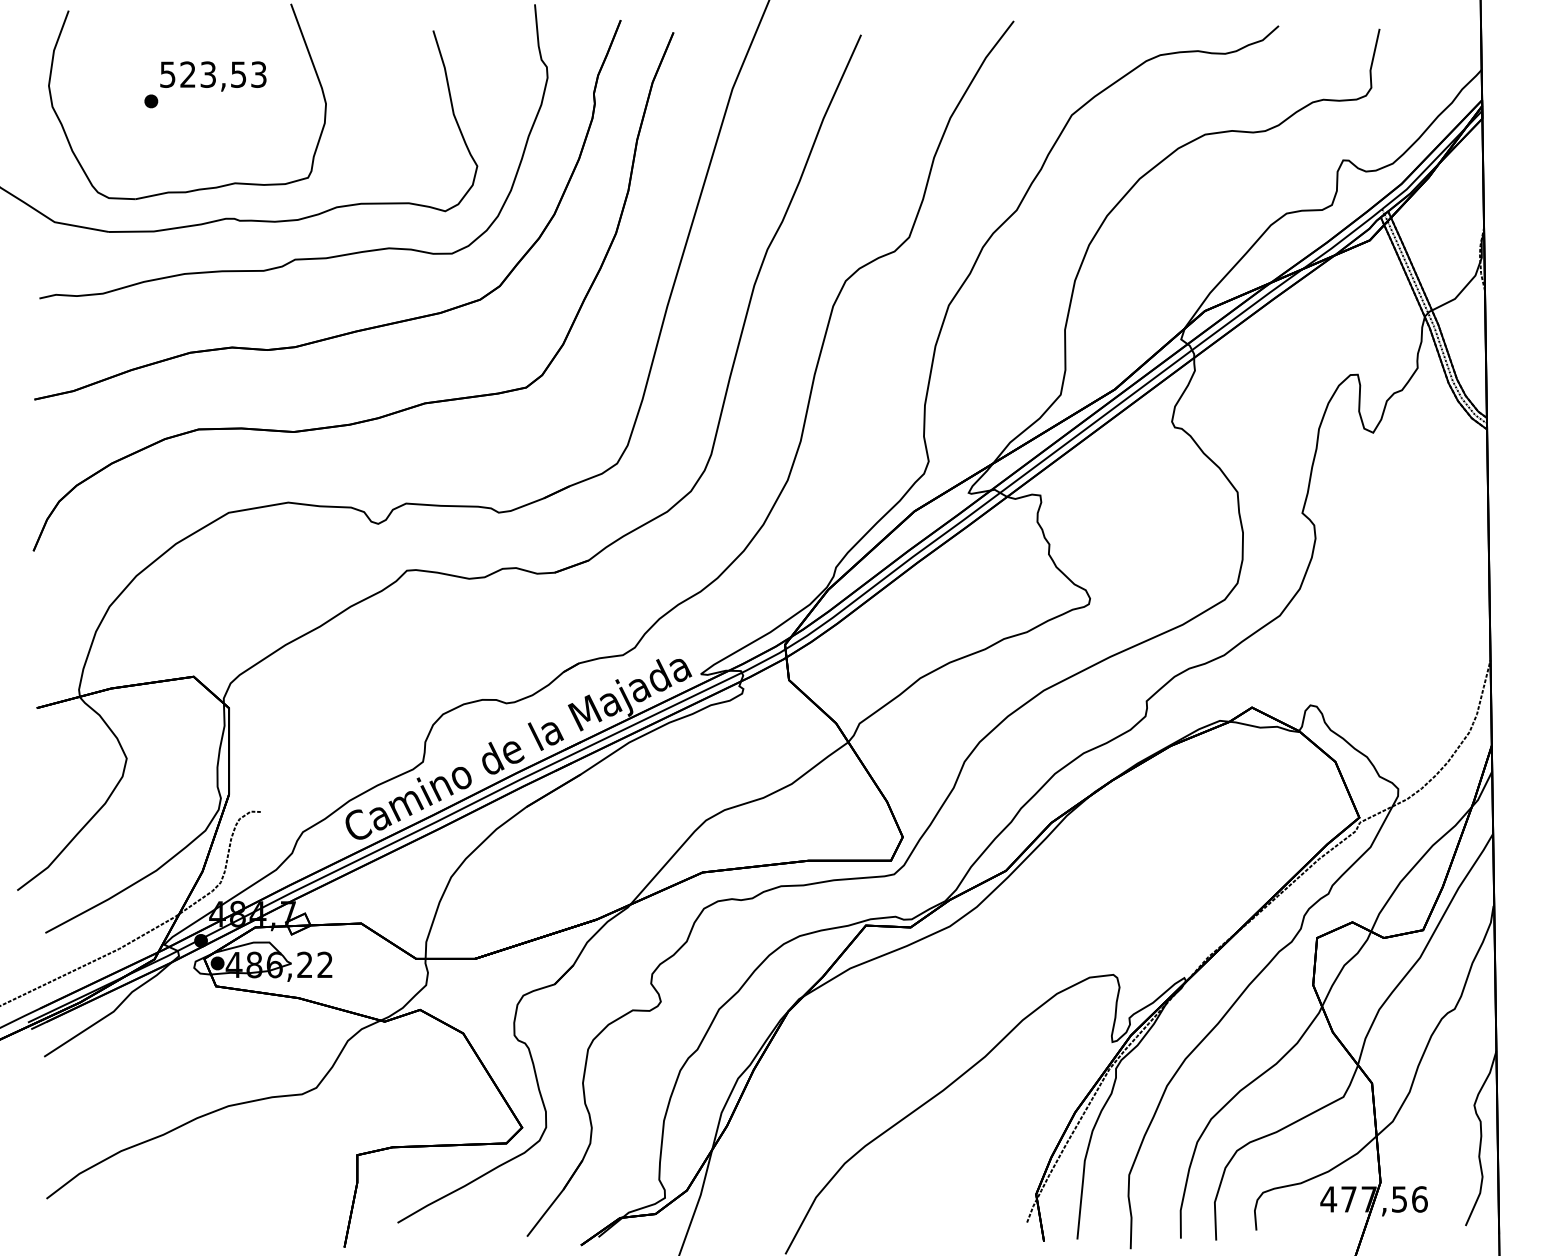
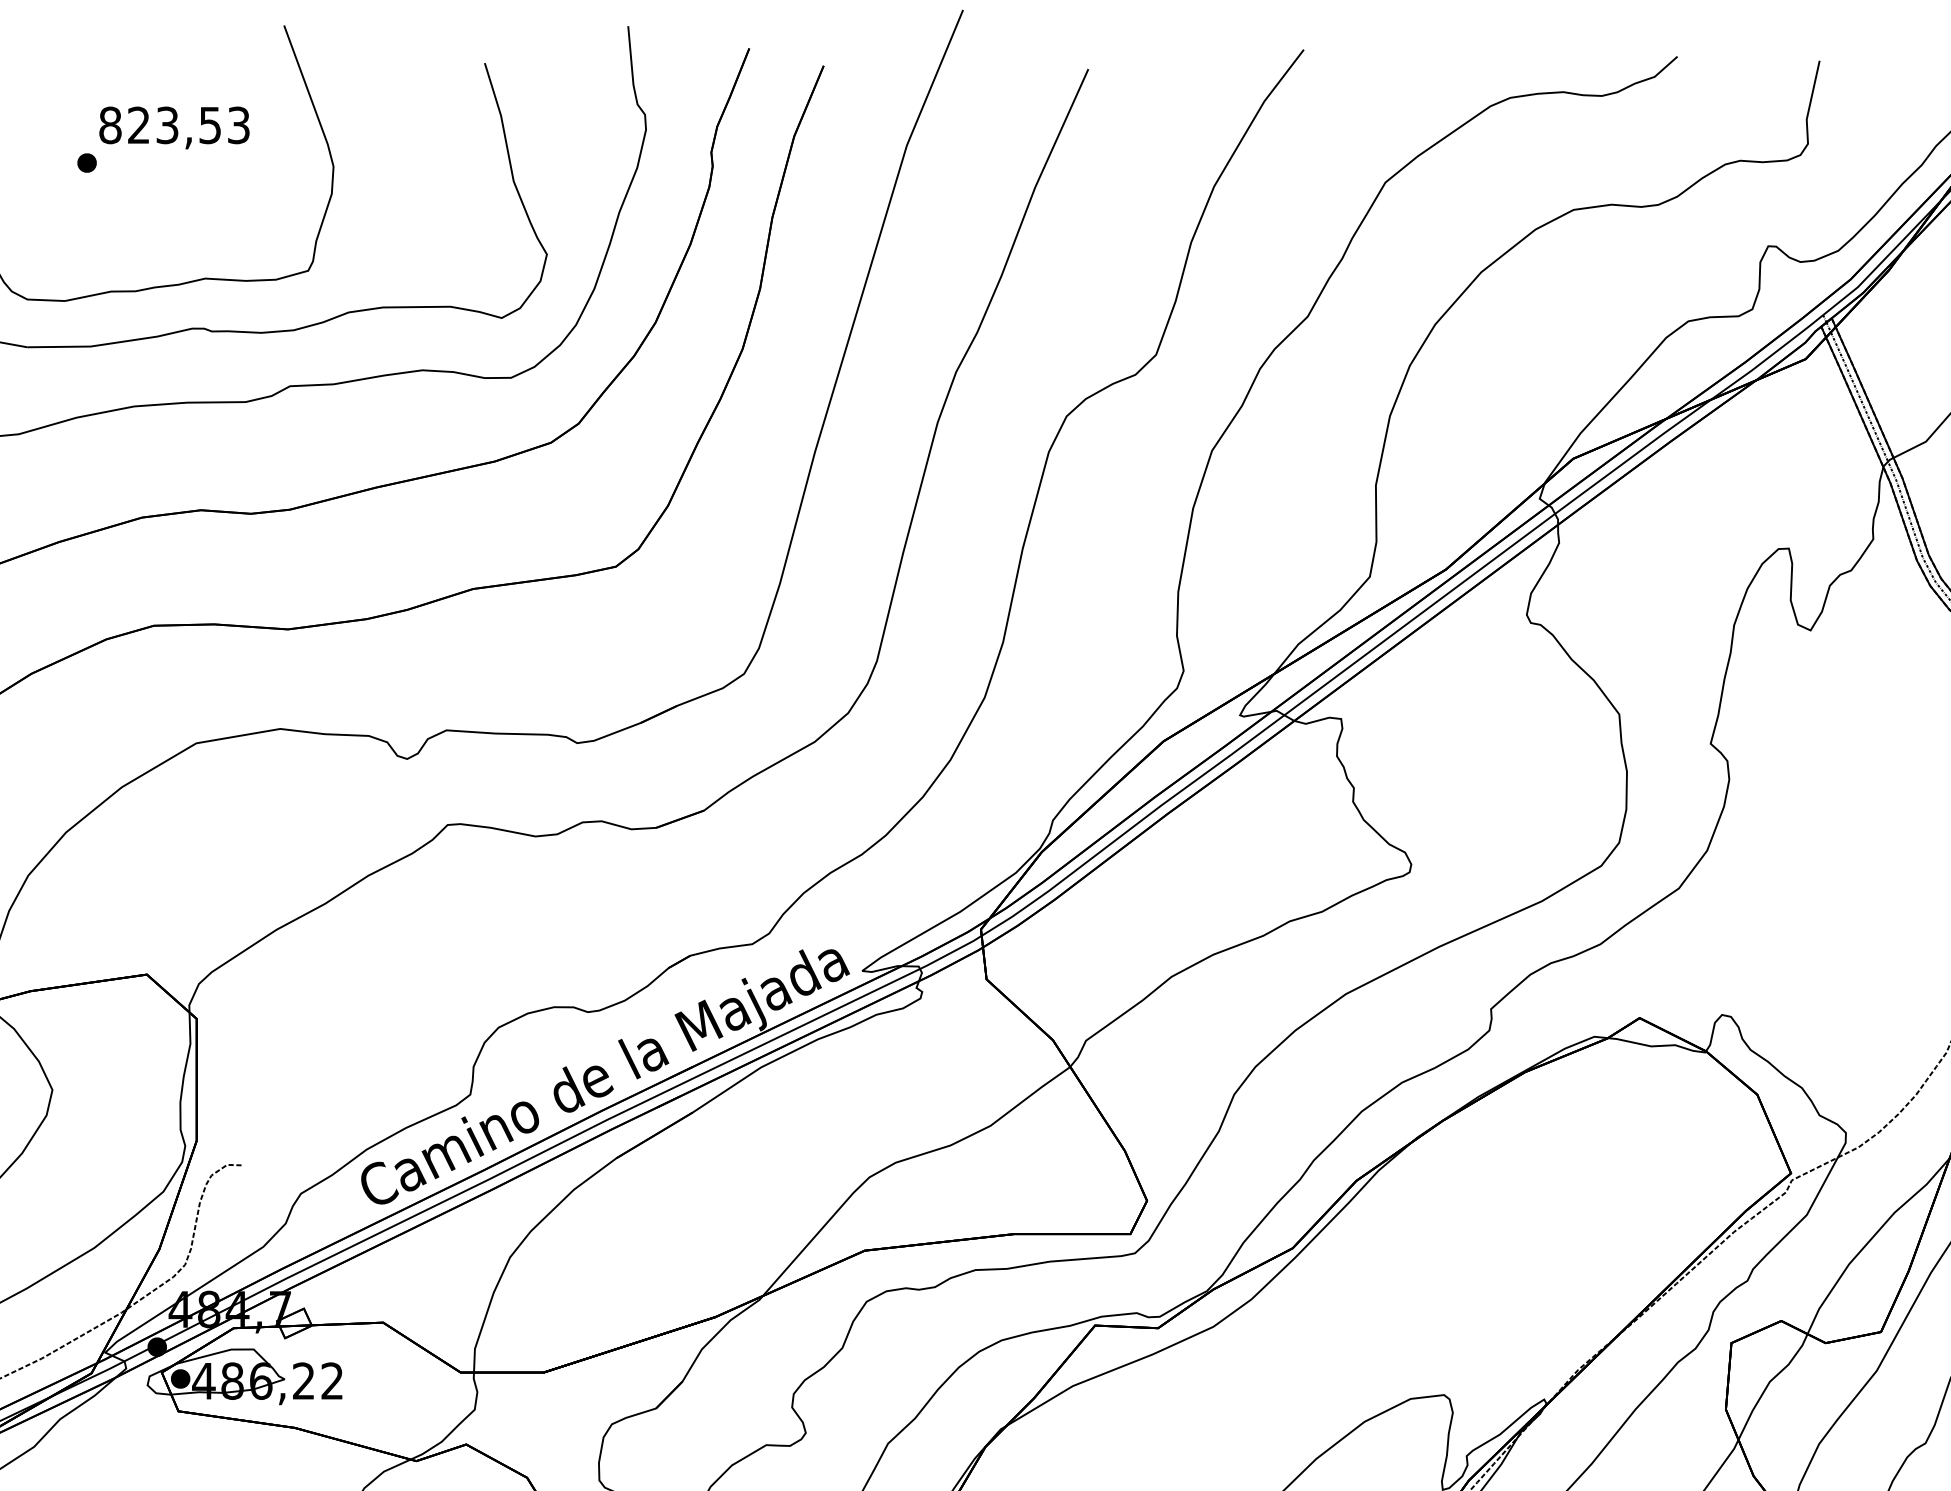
text: (167, 74) -> (109, 125), 523,53 -> 823,53

